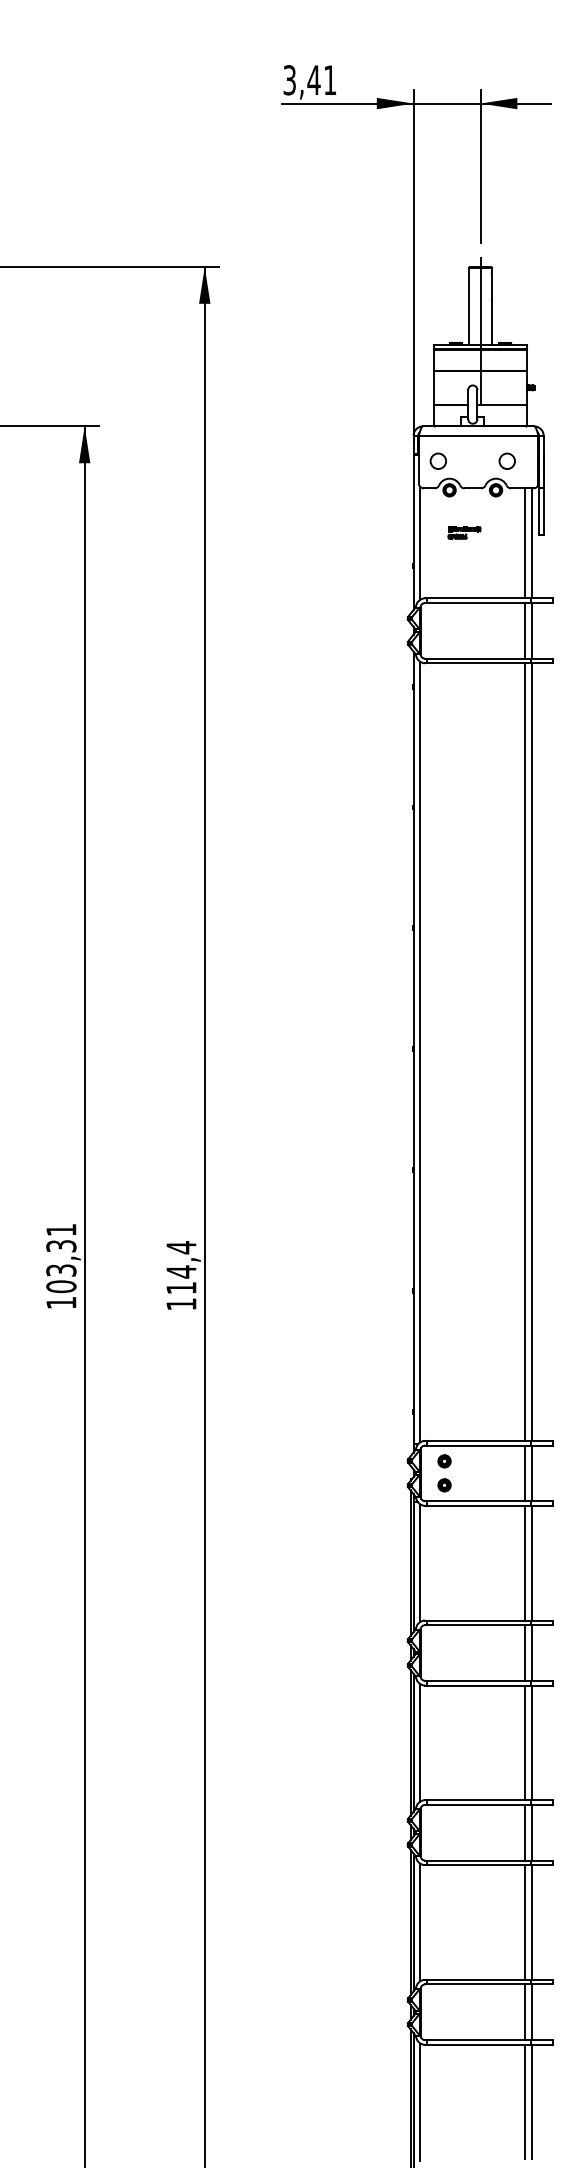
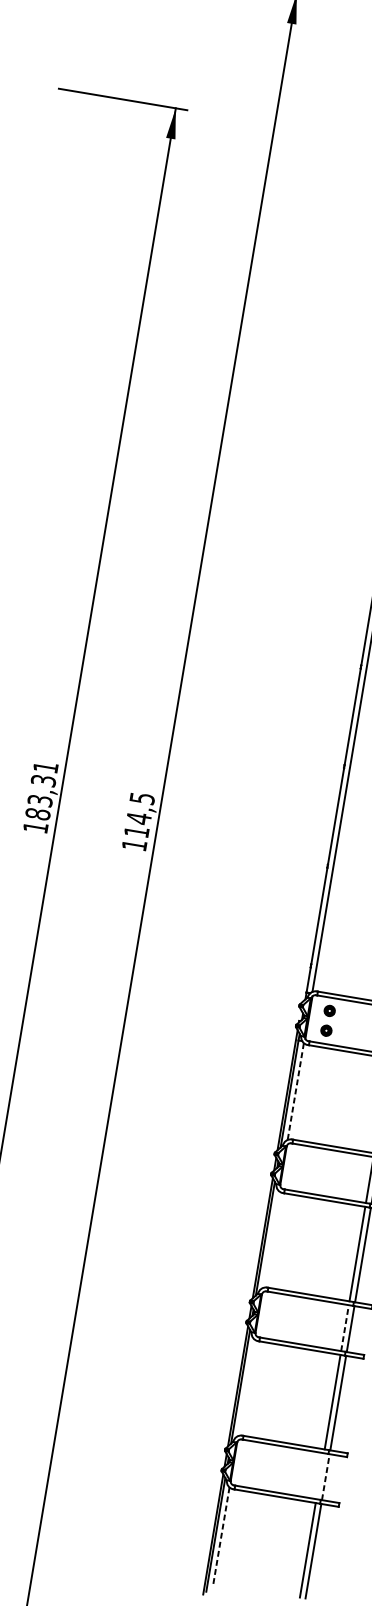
text: (181, 1247) -> (142, 798), 114,4 -> 114,5
text: (61, 1286) -> (38, 814), 103,31 -> 183,31
line: (420, 1563) -> (295, 1091), solid -> dashed
line: (420, 1742) -> (271, 1239), removed
line: (525, 1832) -> (345, 1328), solid -> dashed
line: (420, 1922) -> (246, 1387), removed
line: (525, 2012) -> (320, 1476), removed
line: (532, 2012) -> (326, 1477), solid -> dashed
line: (420, 2102) -> (221, 1536), solid -> dashed

